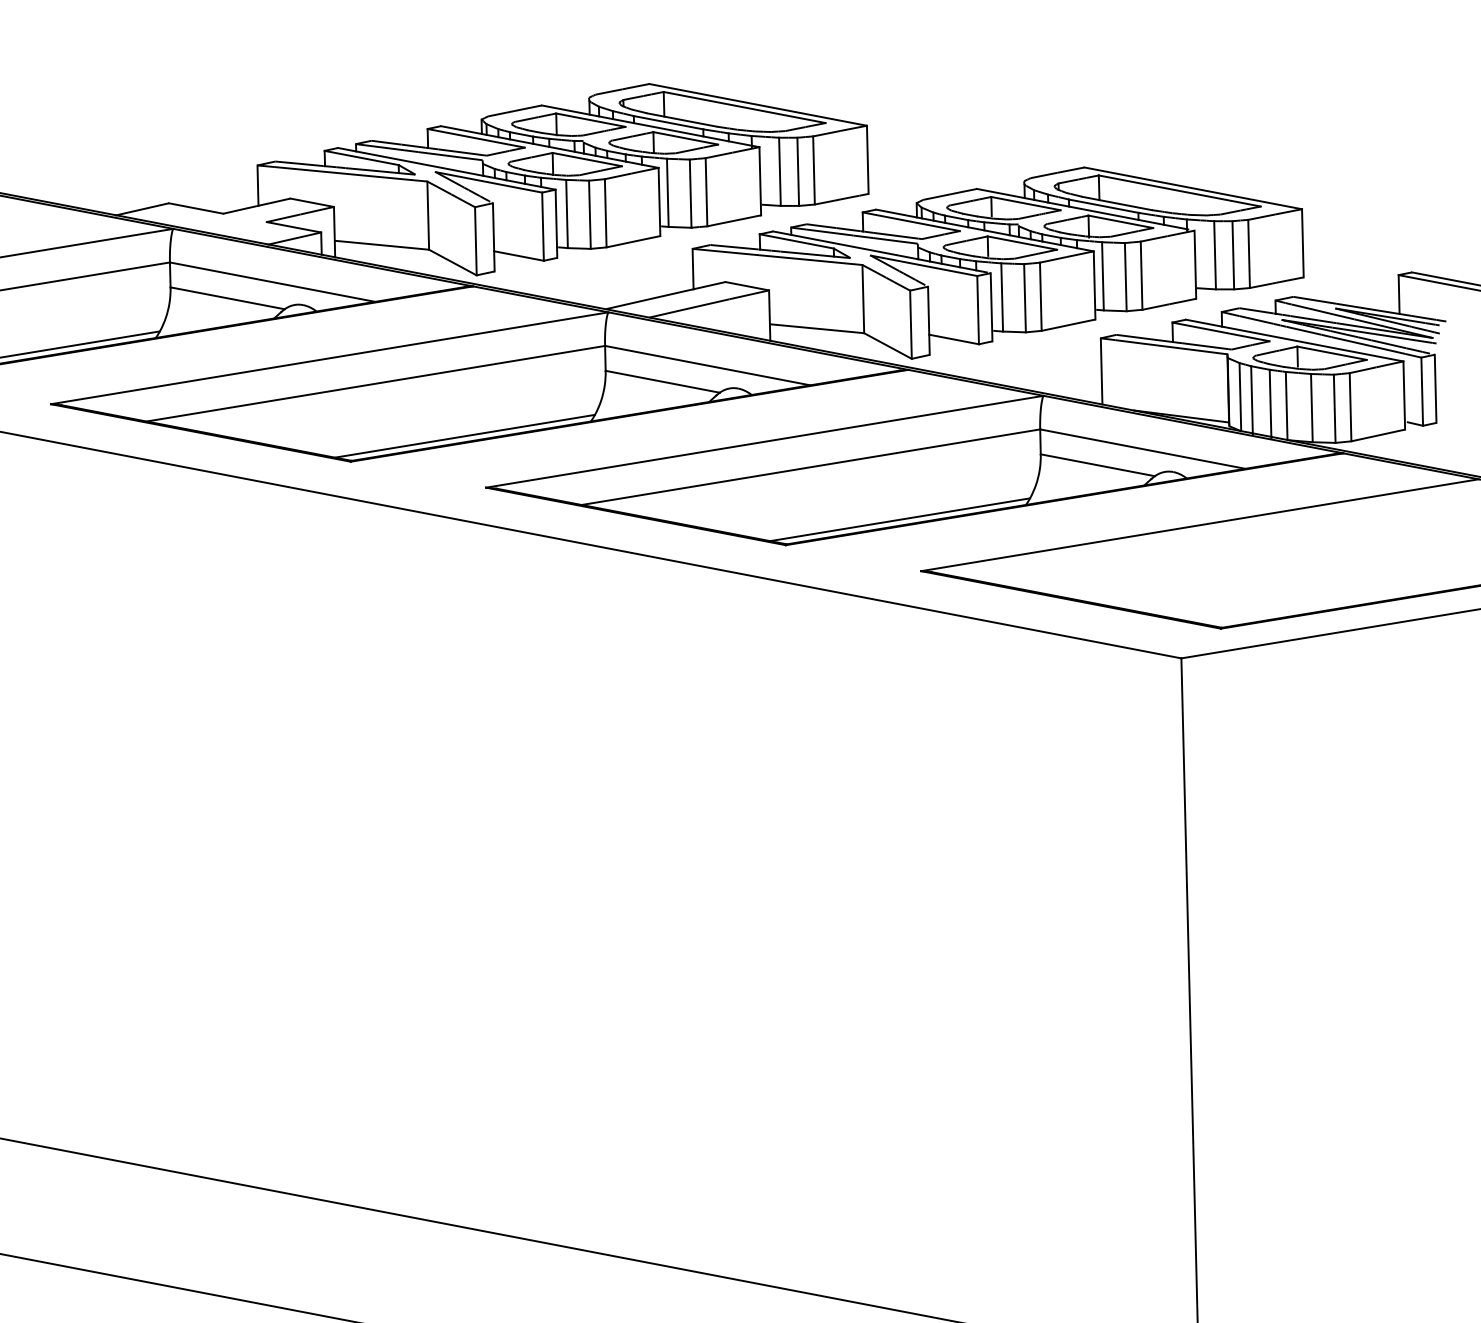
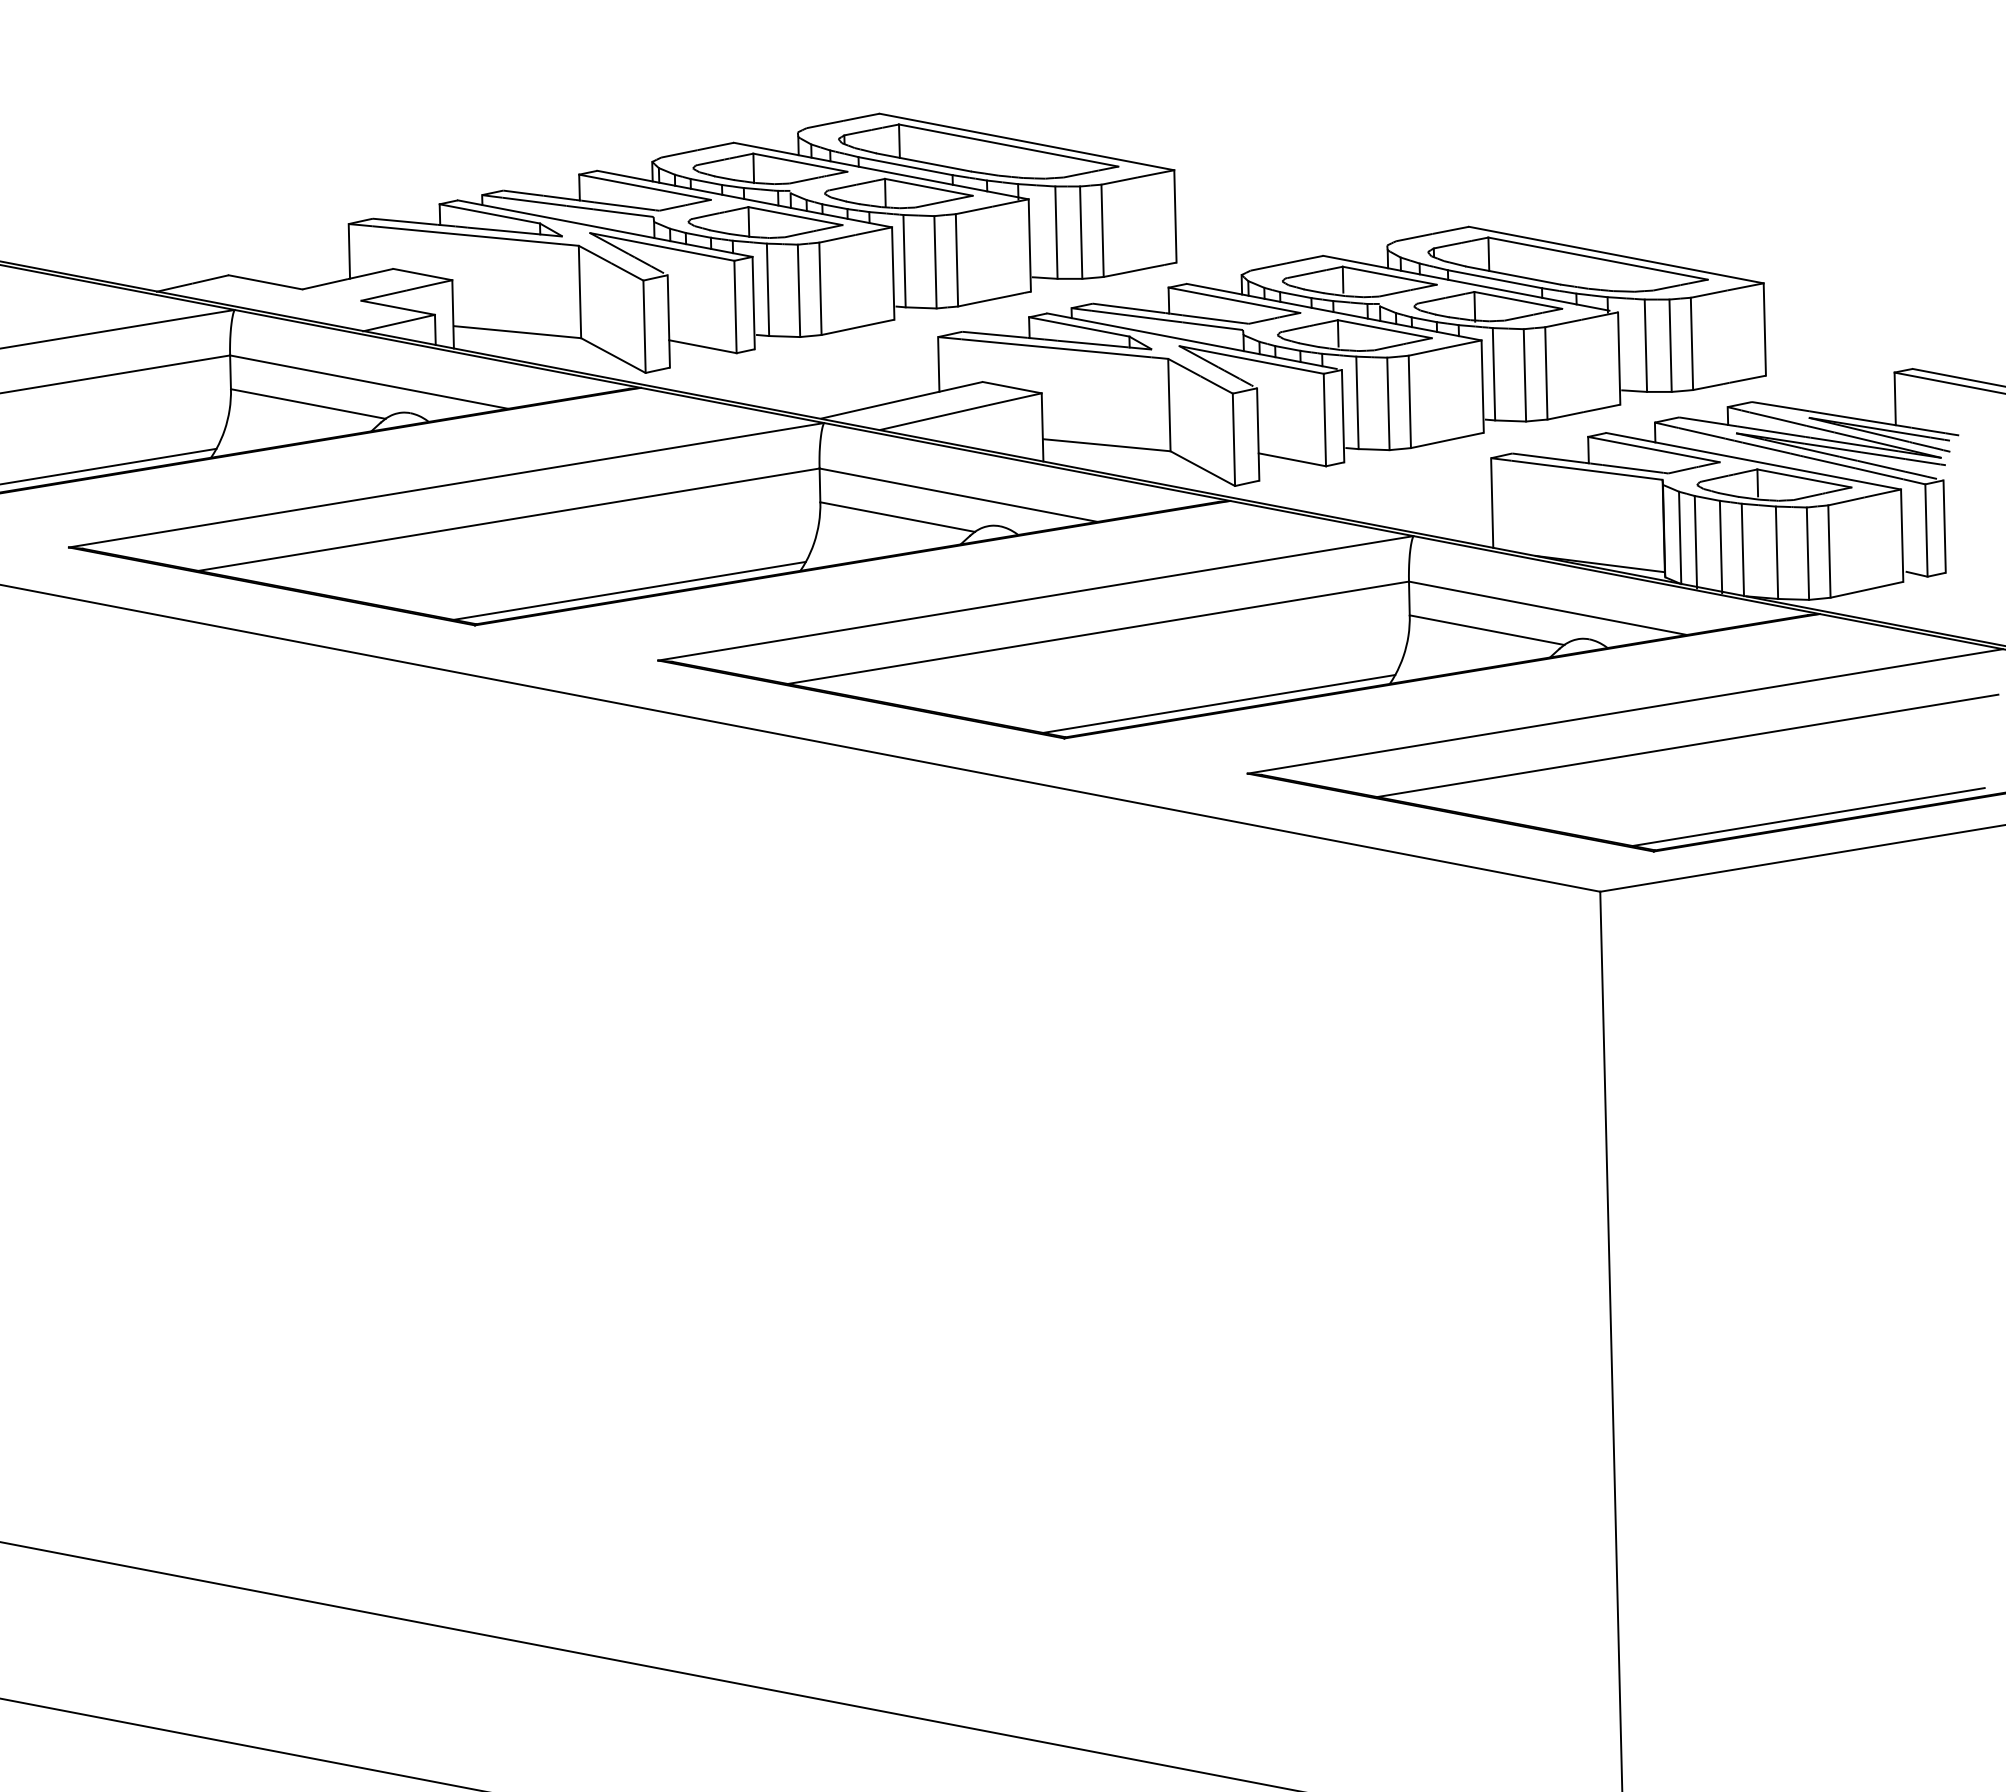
line: (1245, 550) -> (1687, 745), added
line: (1335, 603) -> (1808, 817), added

